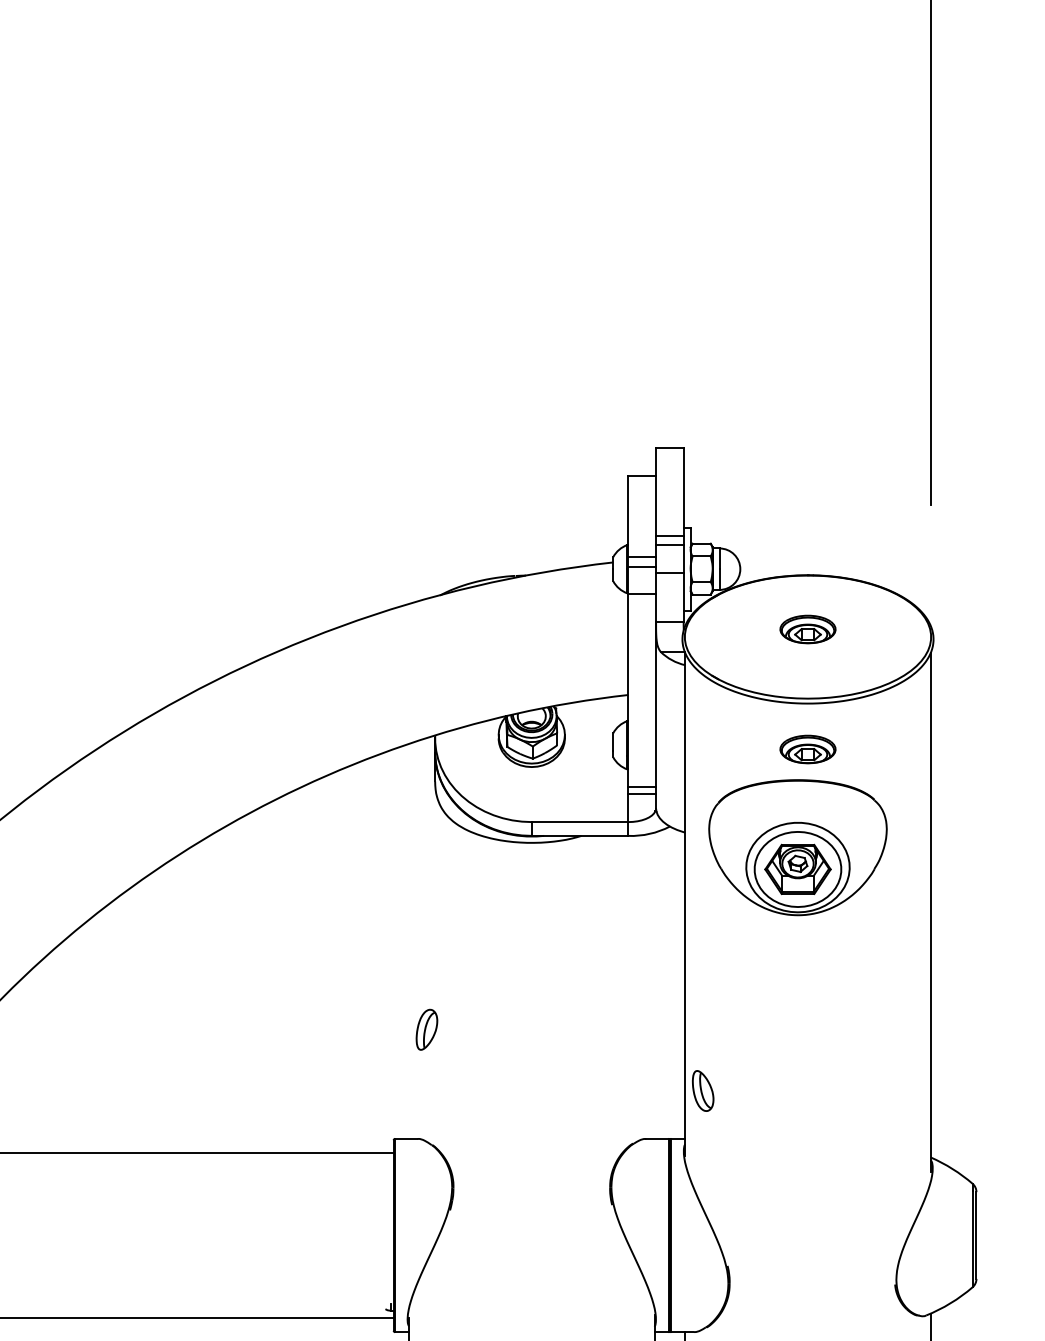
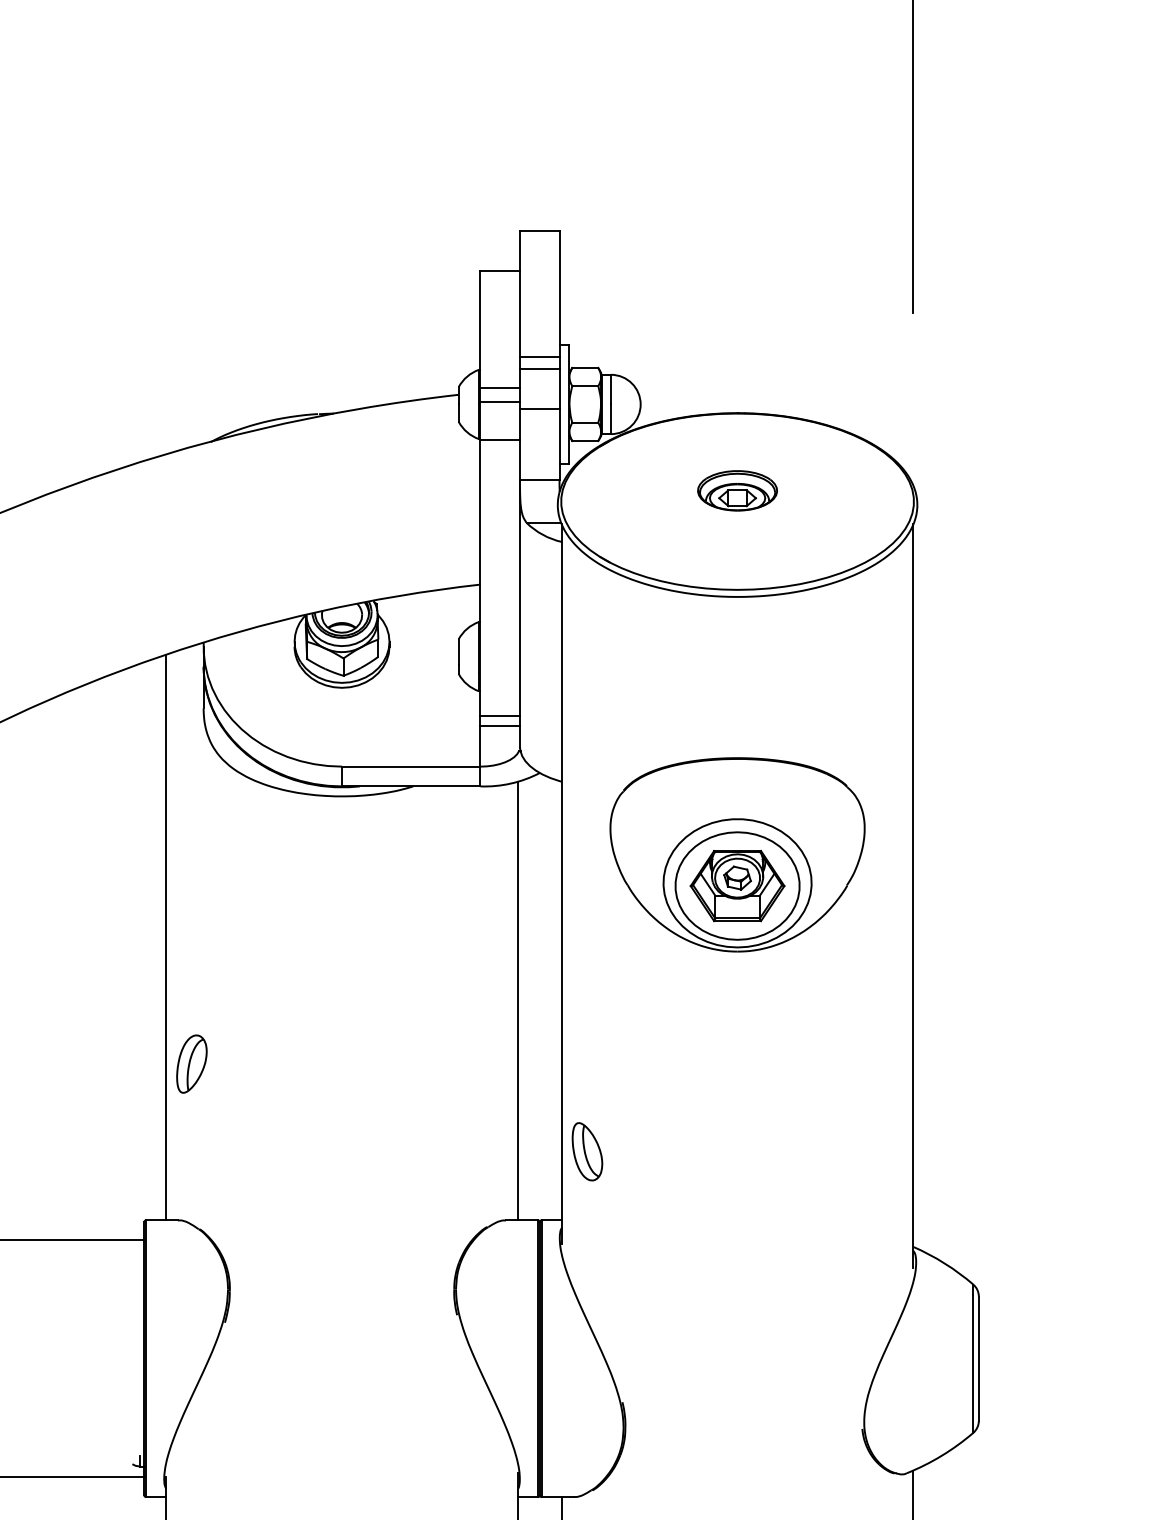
part: (807, 749) -> (736, 662), removed
part: (797, 847) -> (736, 854), moved
line: (409, 940) -> (166, 936), added
line: (654, 985) -> (517, 1000), added

